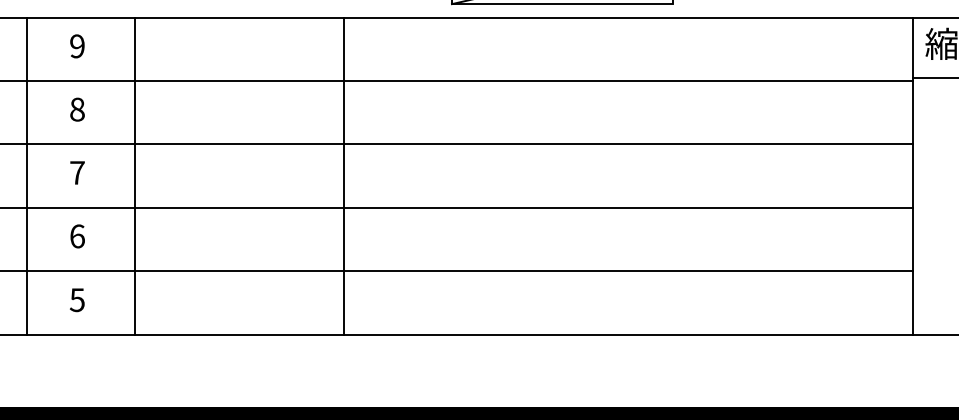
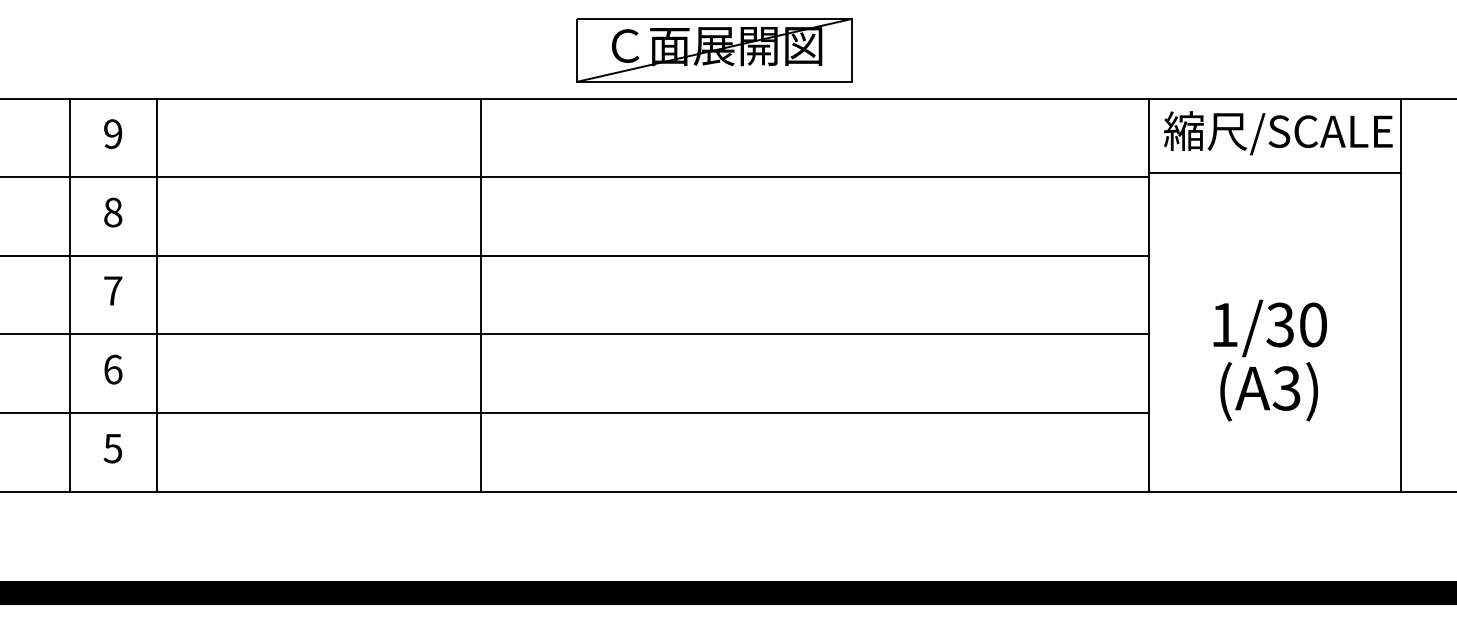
line: (26, 175) -> (69, 294), moved
line: (134, 175) -> (156, 294), moved
line: (344, 175) -> (481, 294), moved

